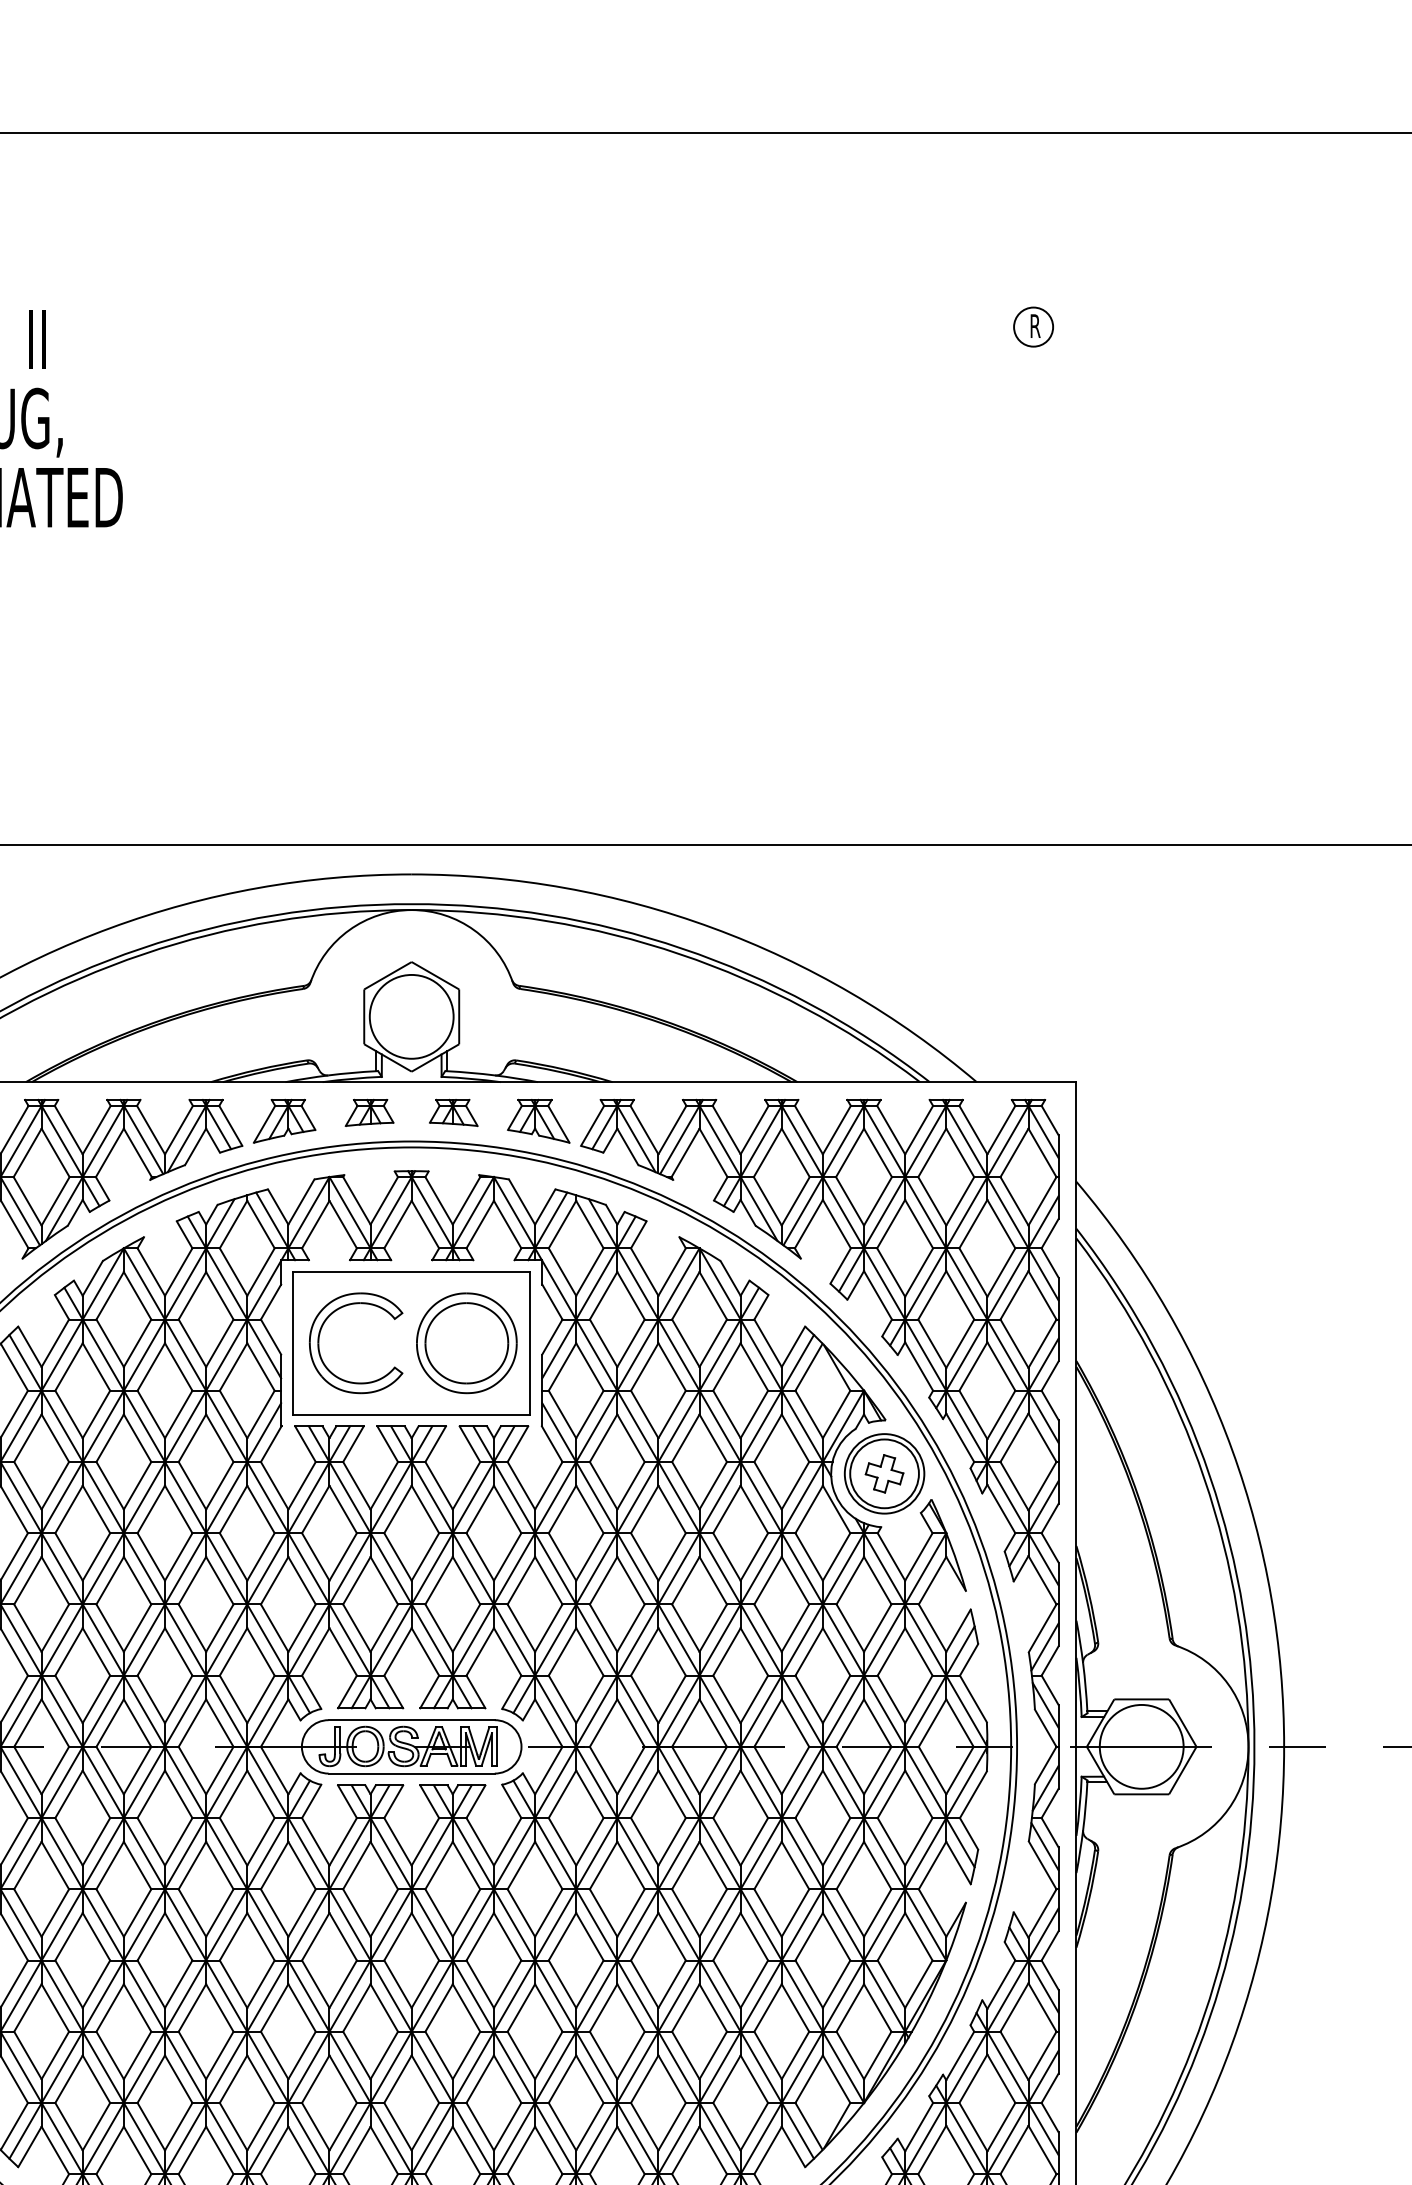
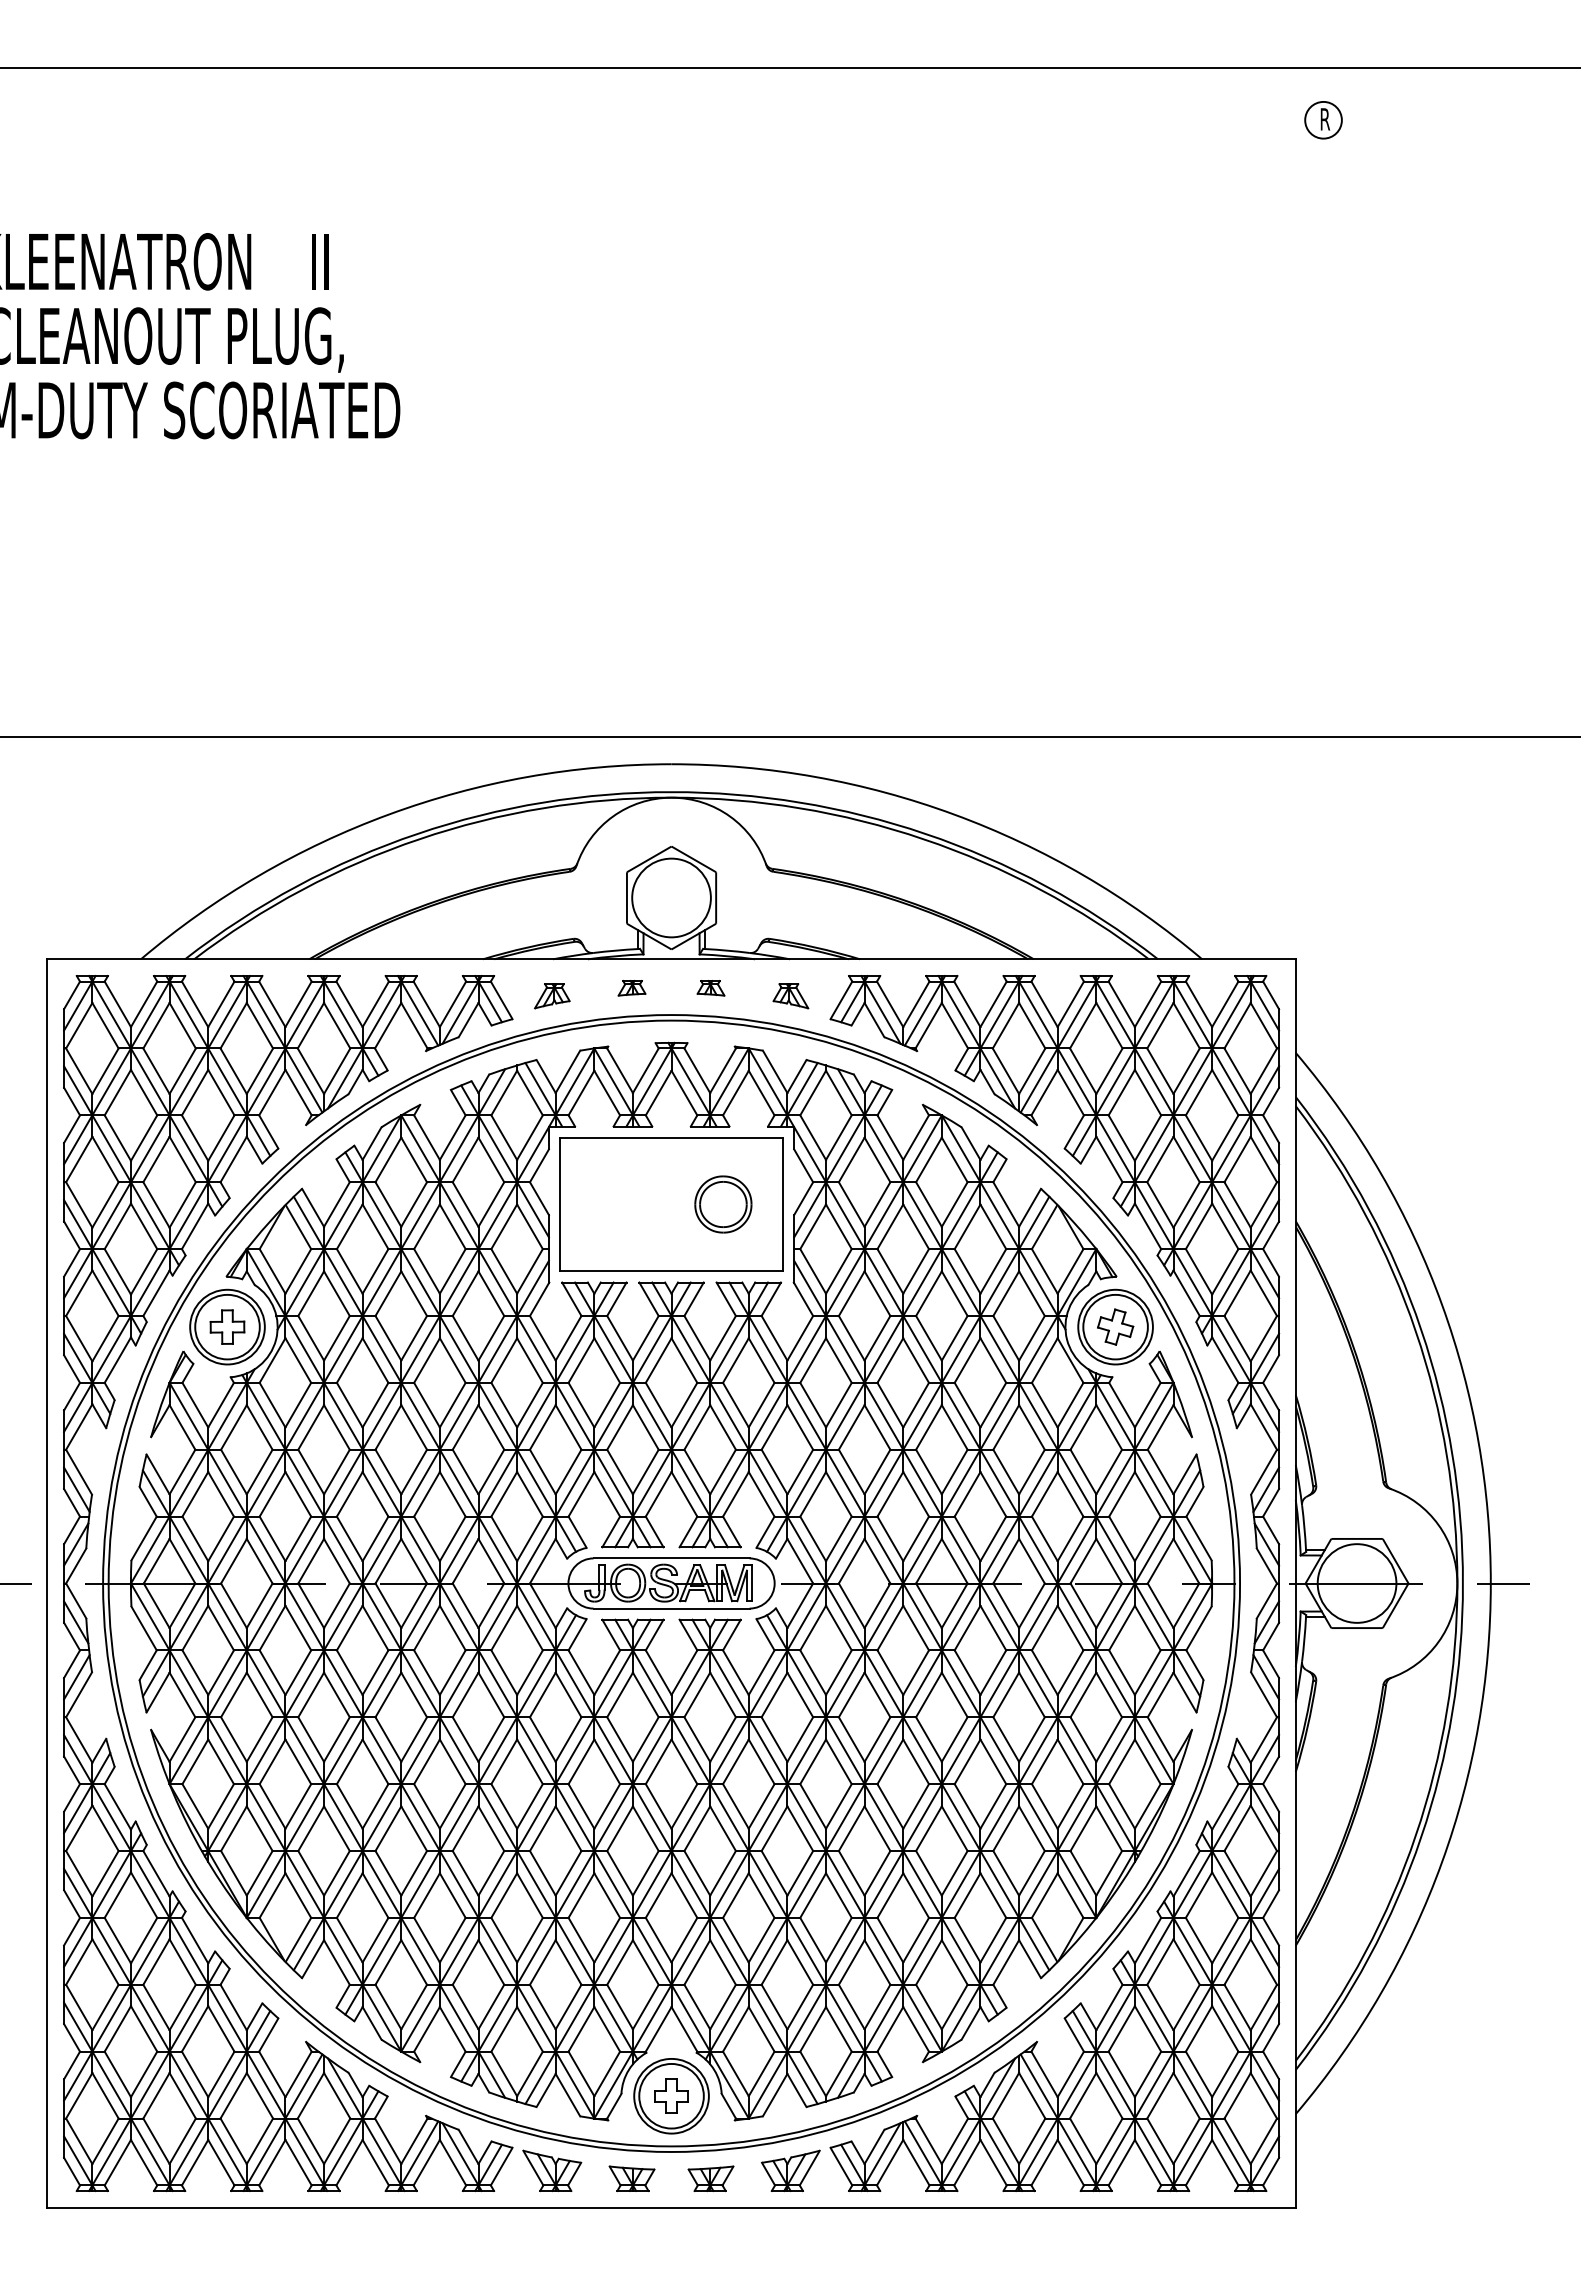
part: (1033, 327) -> (1323, 120), moved
part: (369, 1113) -> (631, 988), size x0.6
part: (453, 1113) -> (710, 988), size x0.6
part: (284, 1121) -> (552, 996), size x0.6
part: (538, 1121) -> (790, 996), size x0.6
part: (320, 1337) -> (585, 1199), removed
part: (467, 1343) -> (723, 1204), size x0.6

